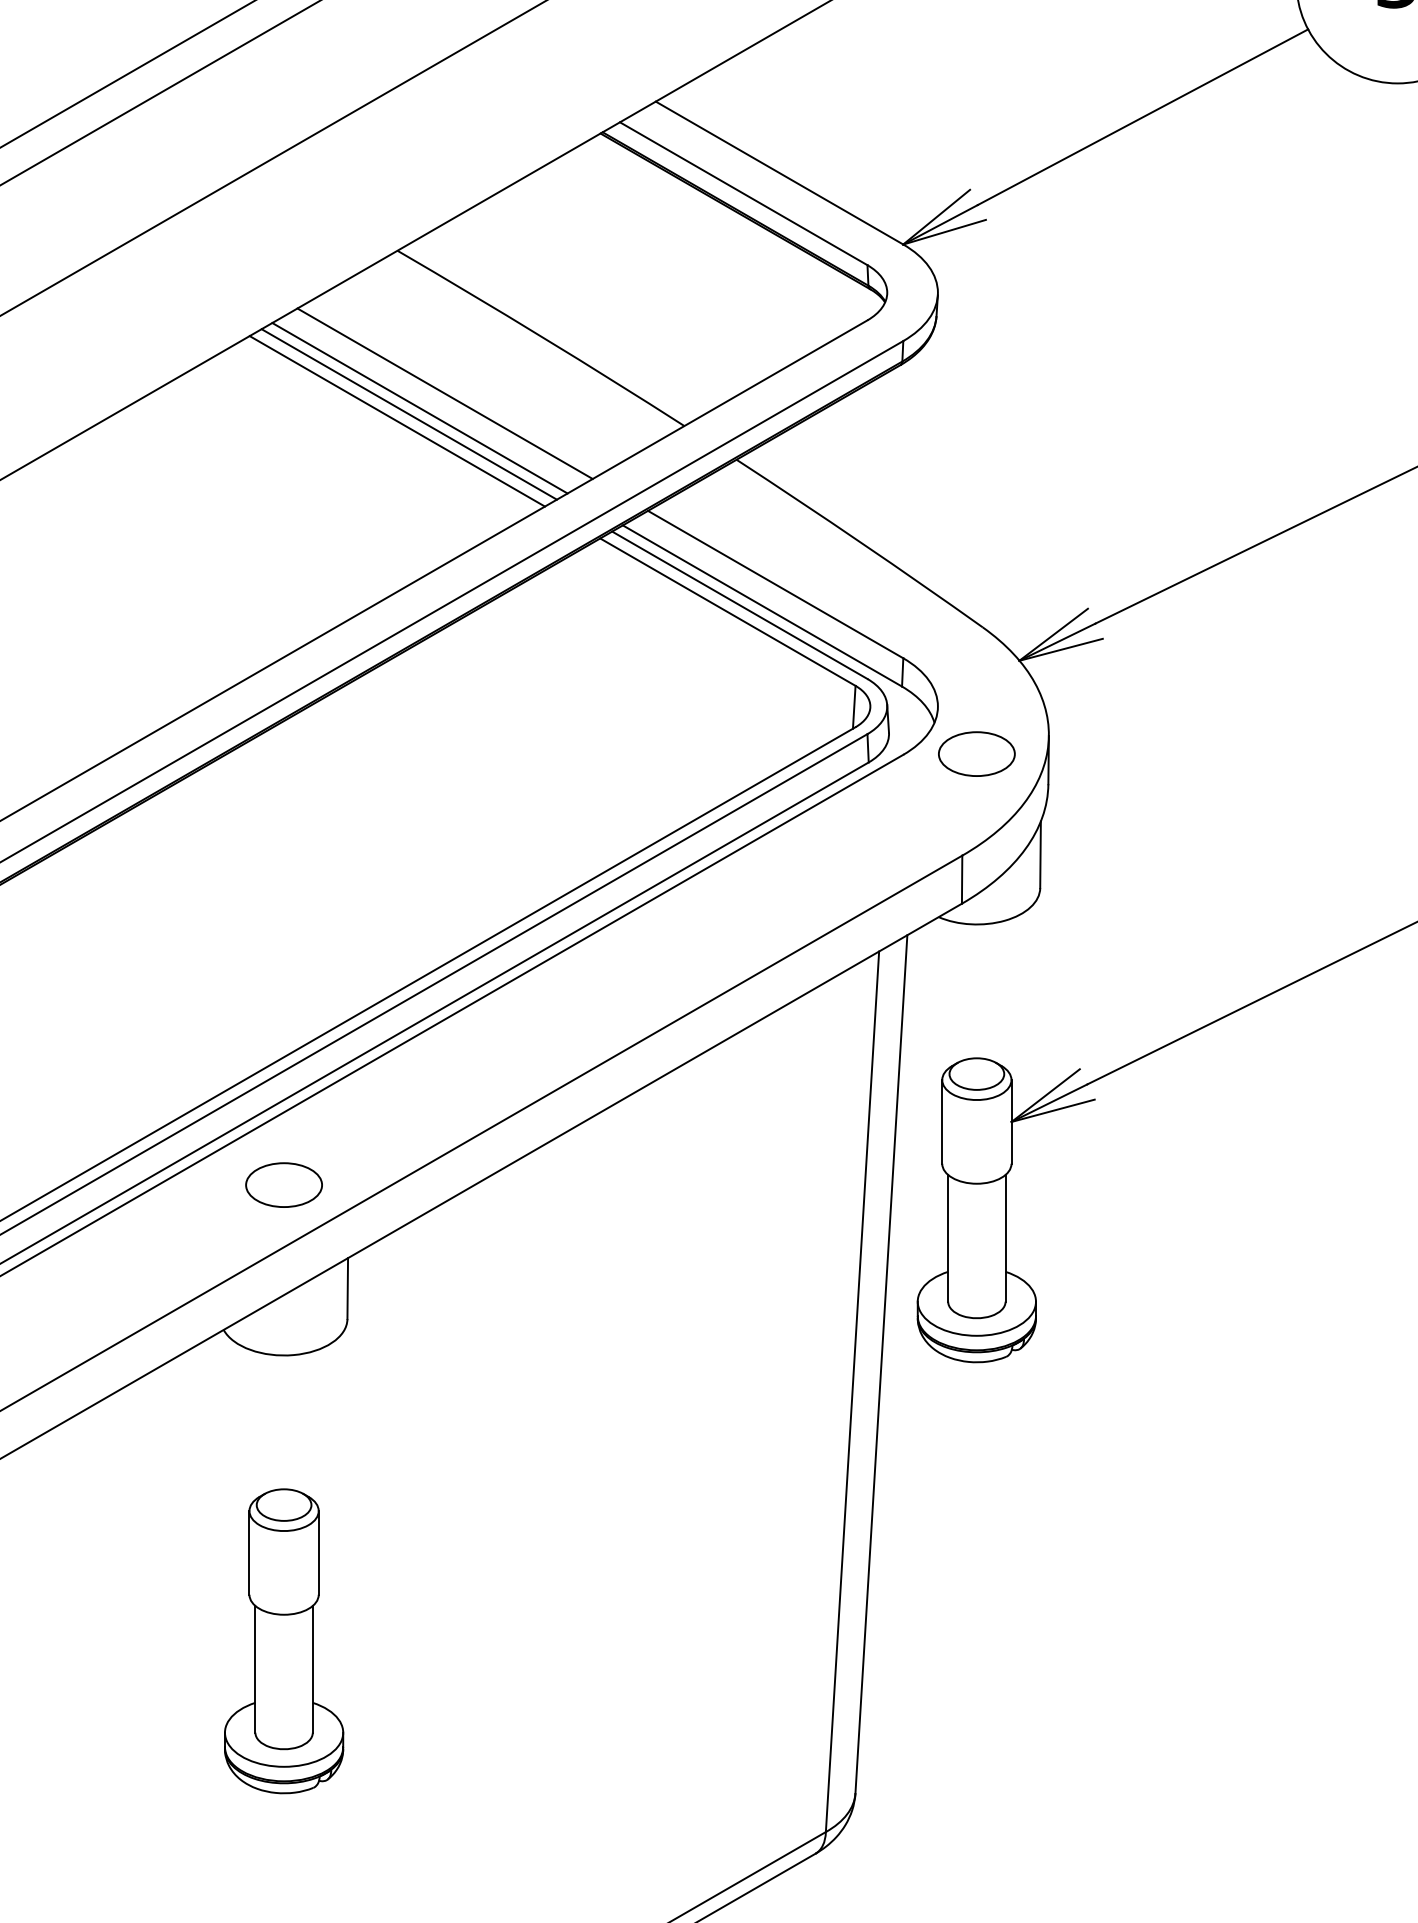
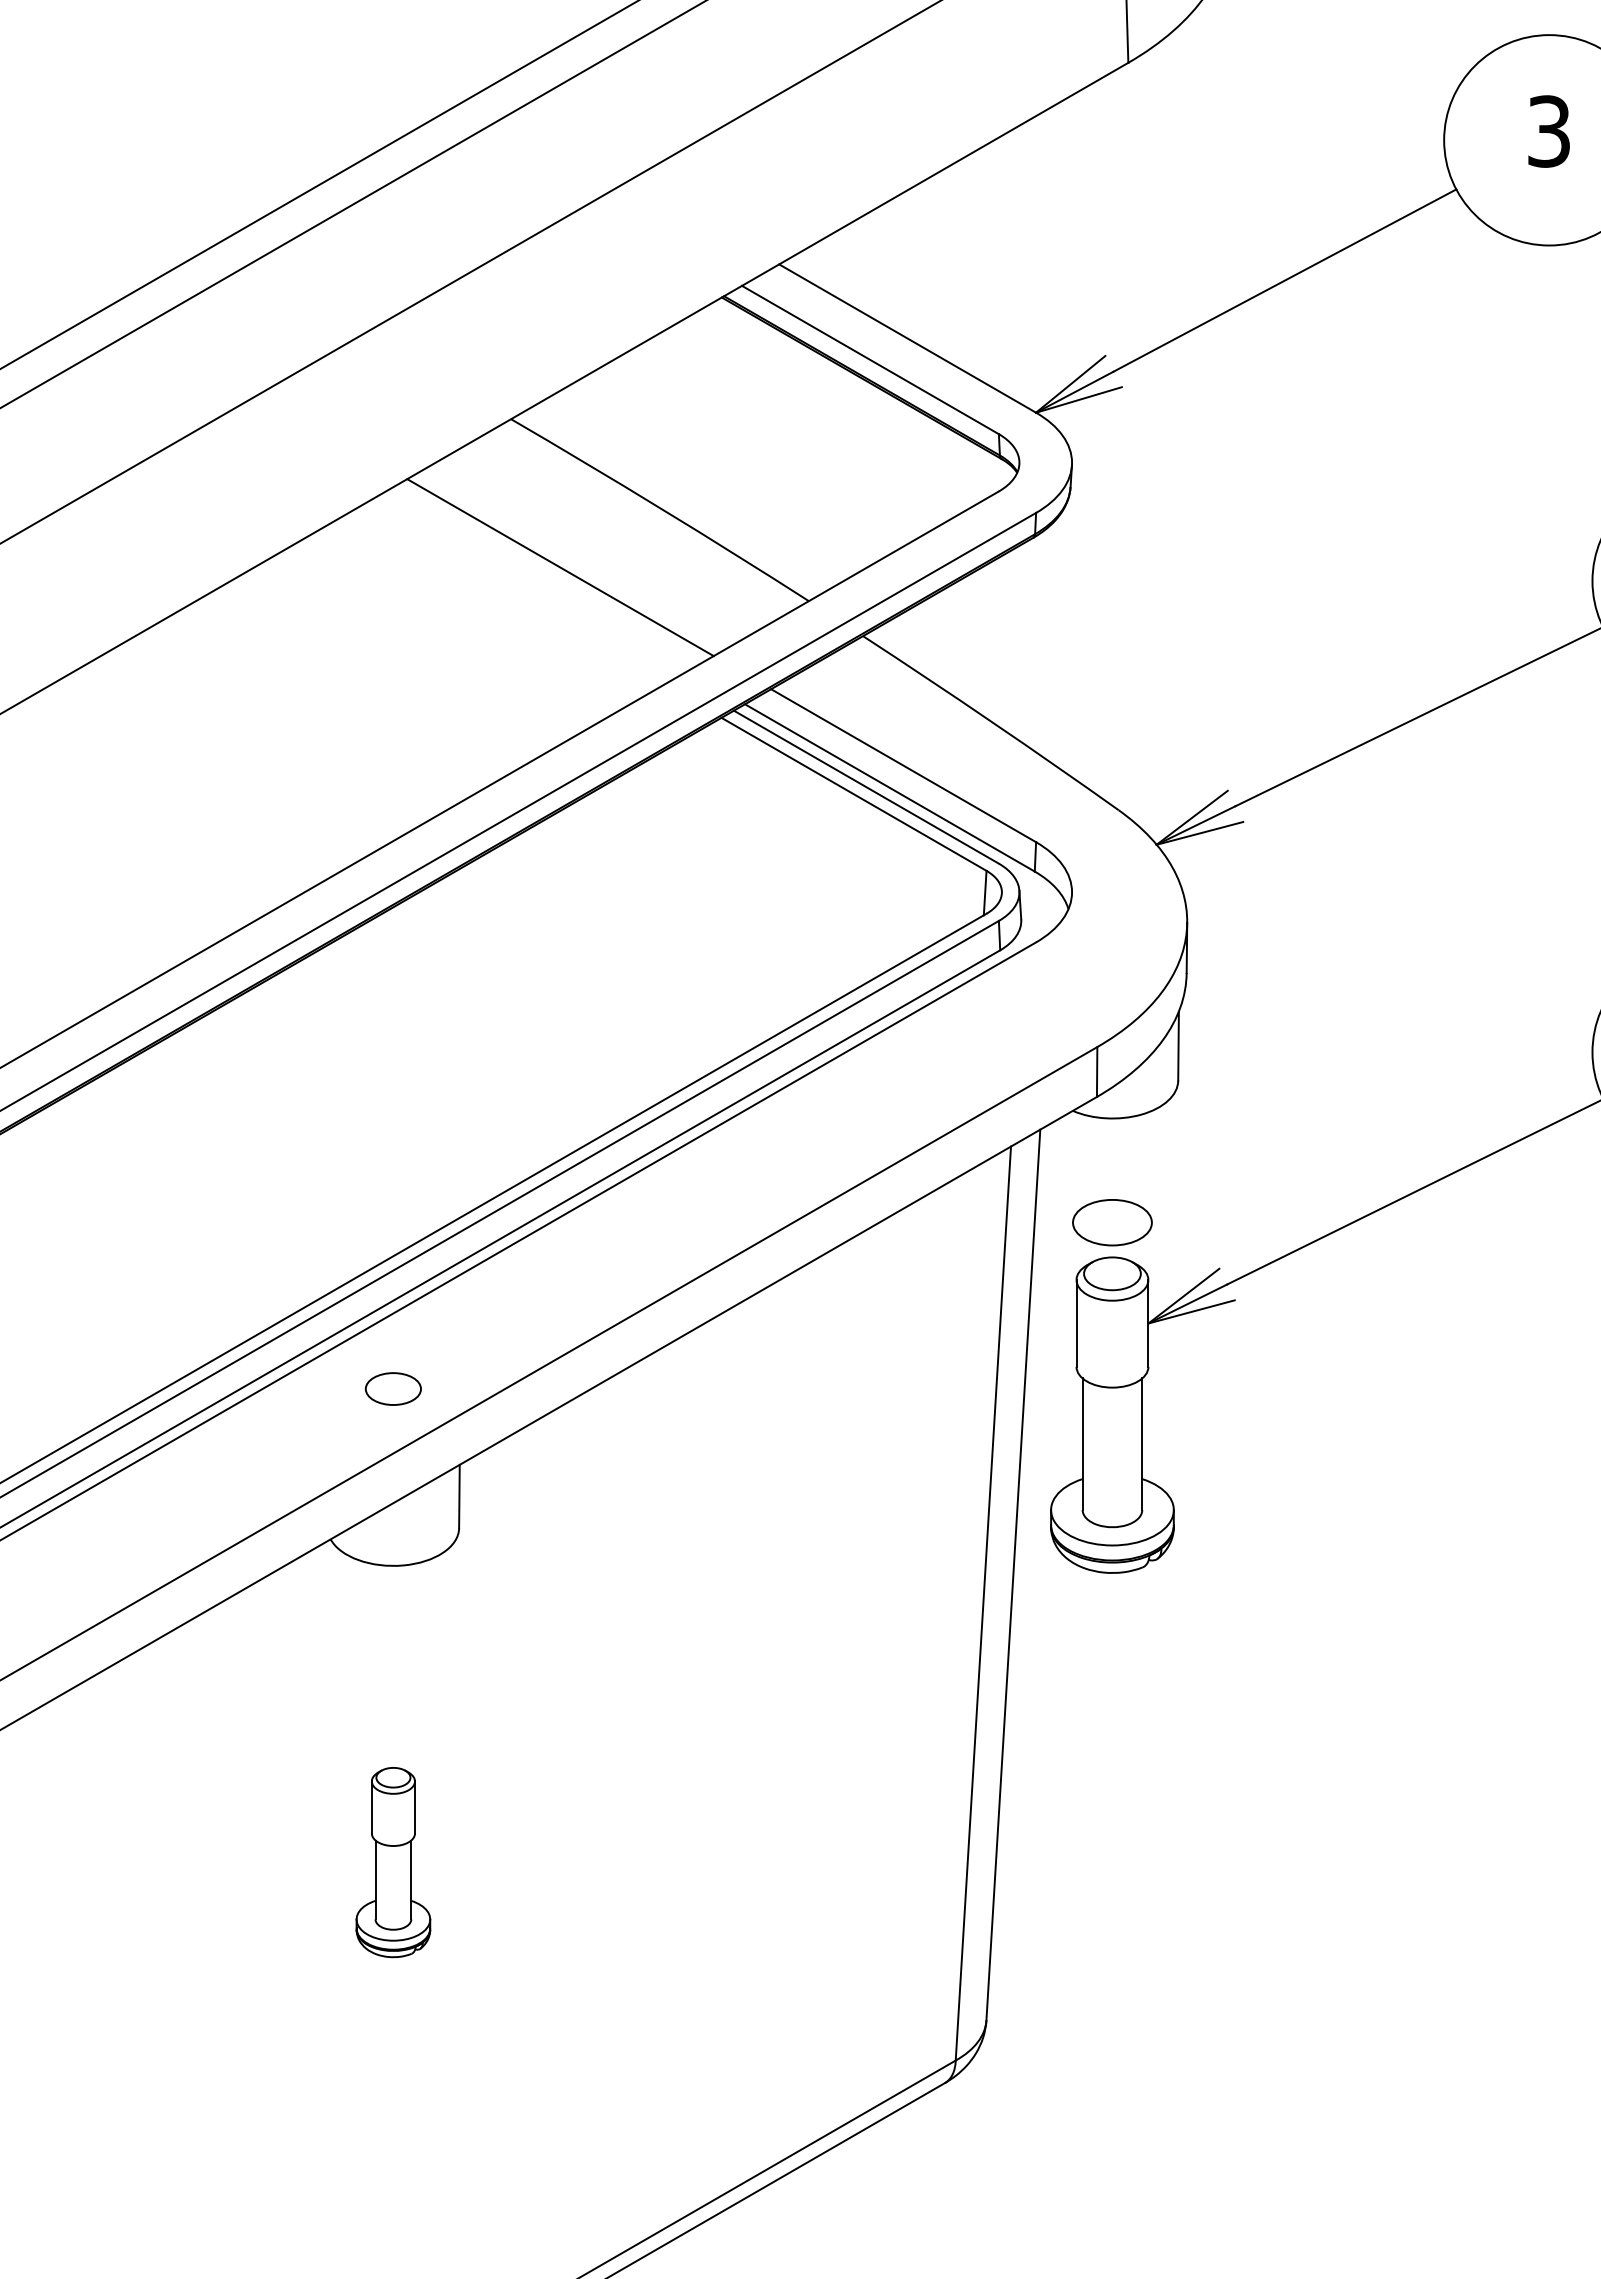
line: (420, 408) -> (534, 582), removed
line: (409, 413) -> (523, 588), removed
line: (396, 420) -> (510, 595), removed
part: (976, 753) -> (1112, 1222), moved
part: (284, 1184) -> (393, 1388), size x0.7
part: (284, 1641) -> (393, 1862), size x0.6

